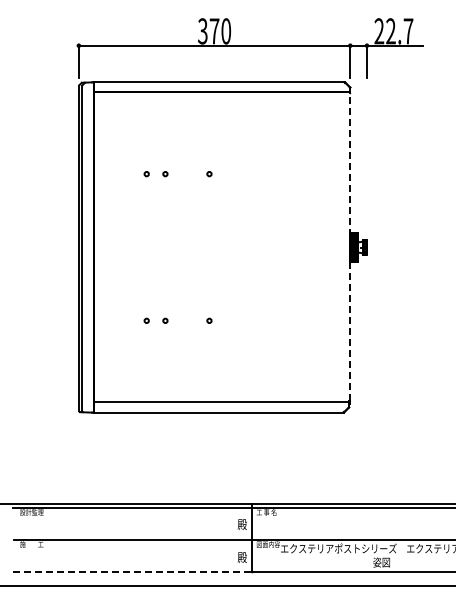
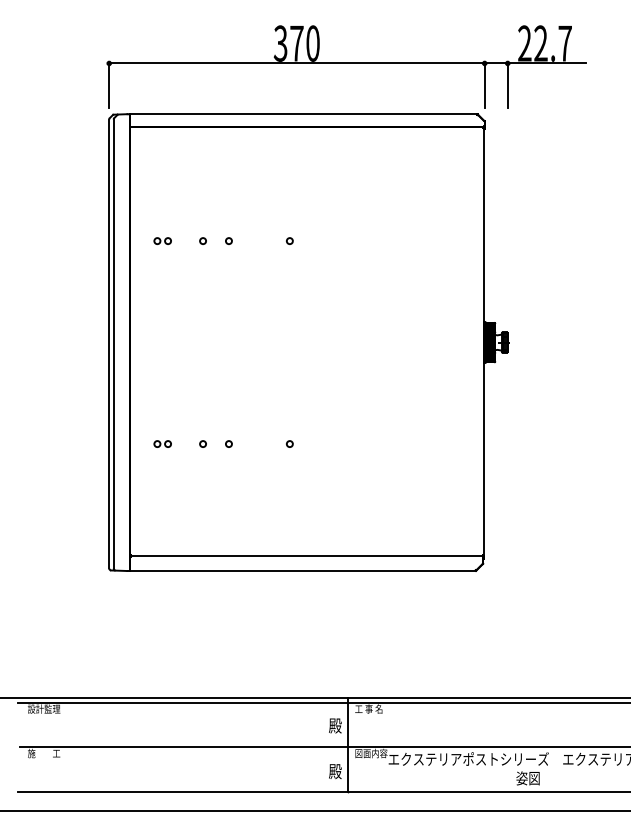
part: (117, 174) -> (162, 241), added
line: (349, 246) -> (483, 341), dashed -> solid
part: (117, 320) -> (162, 443), added
line: (132, 572) -> (183, 792), dashed -> solid

